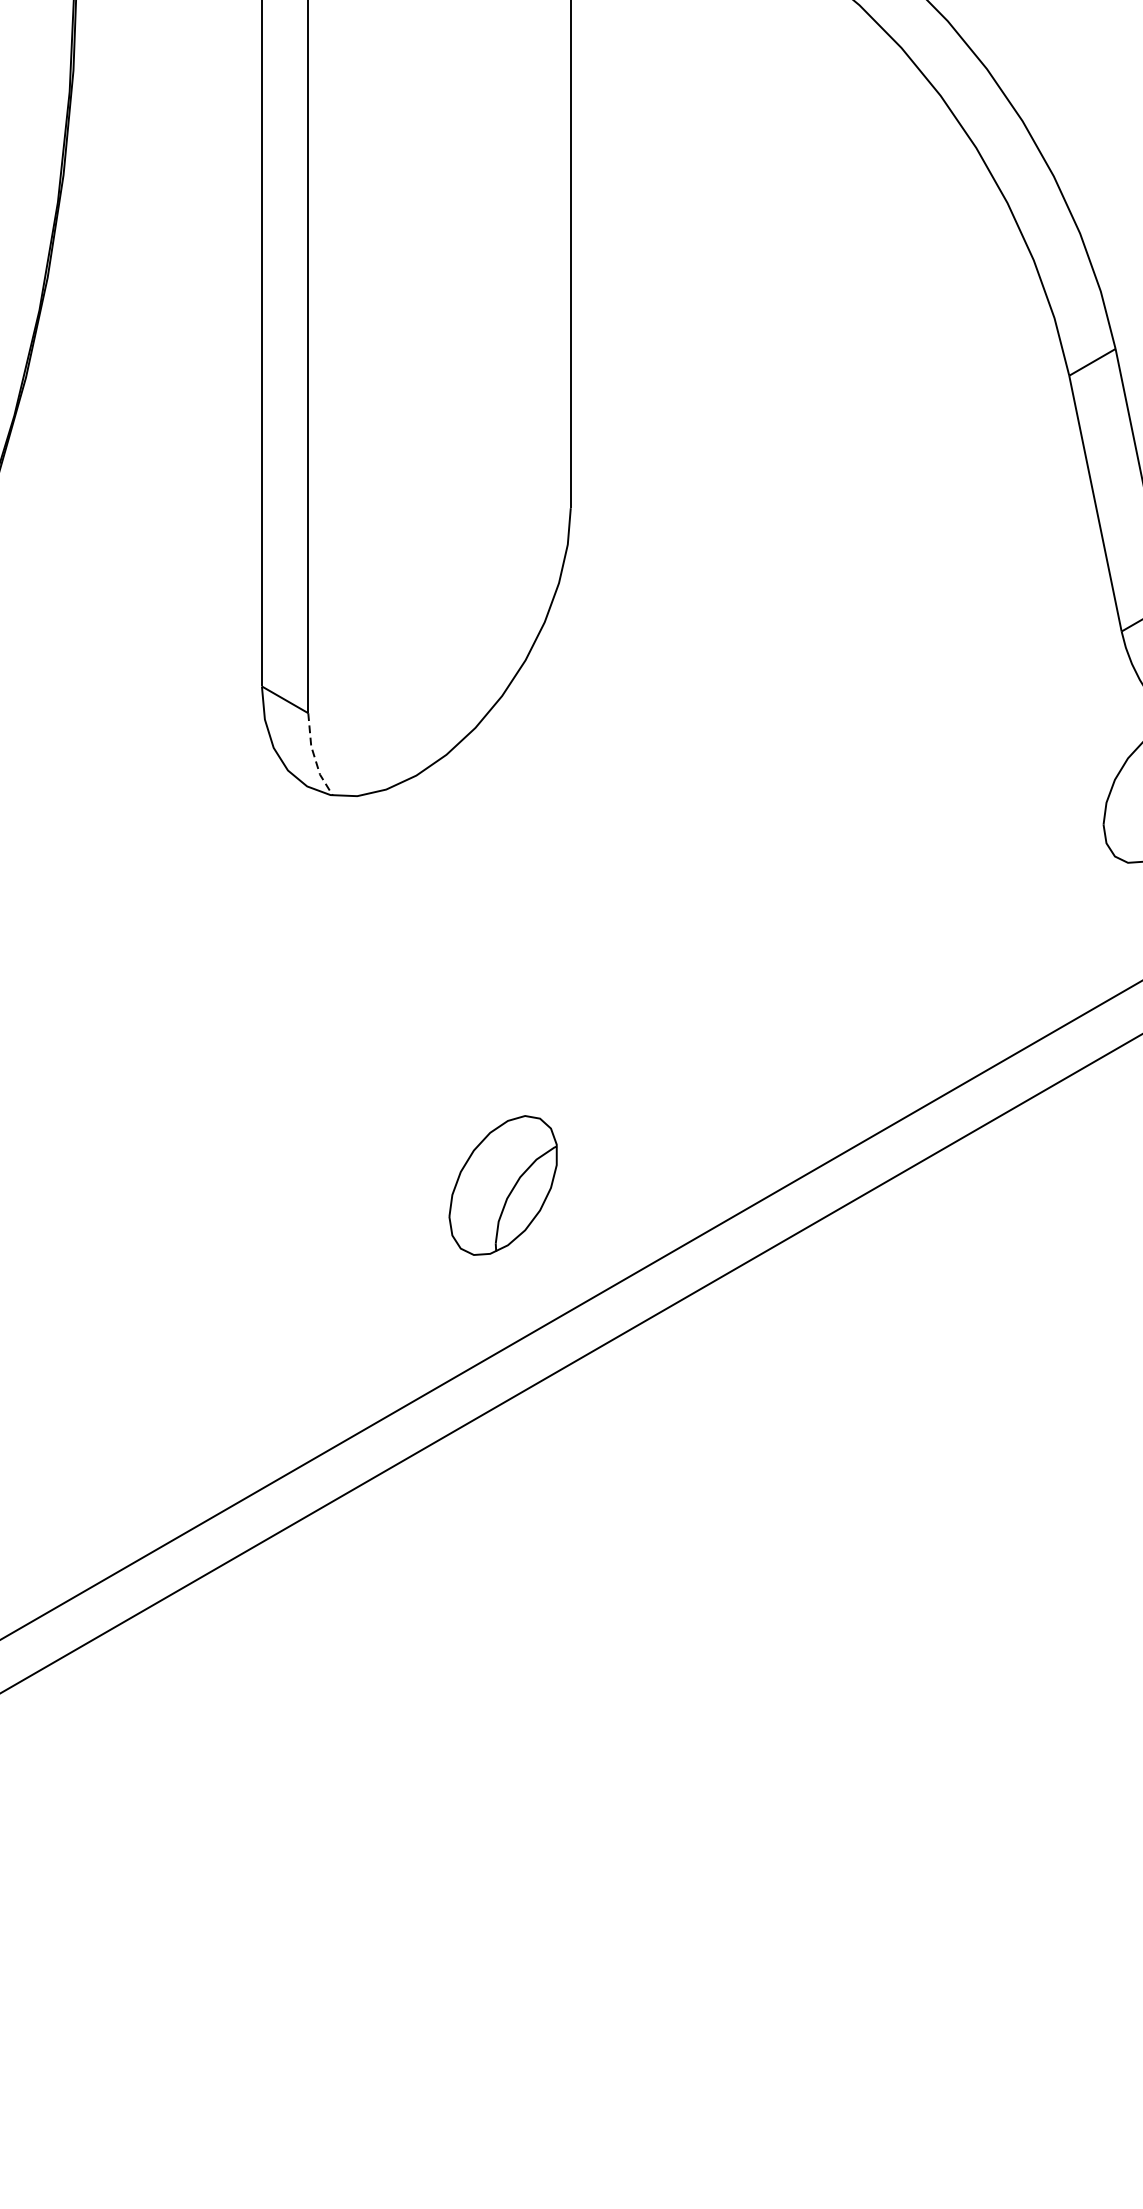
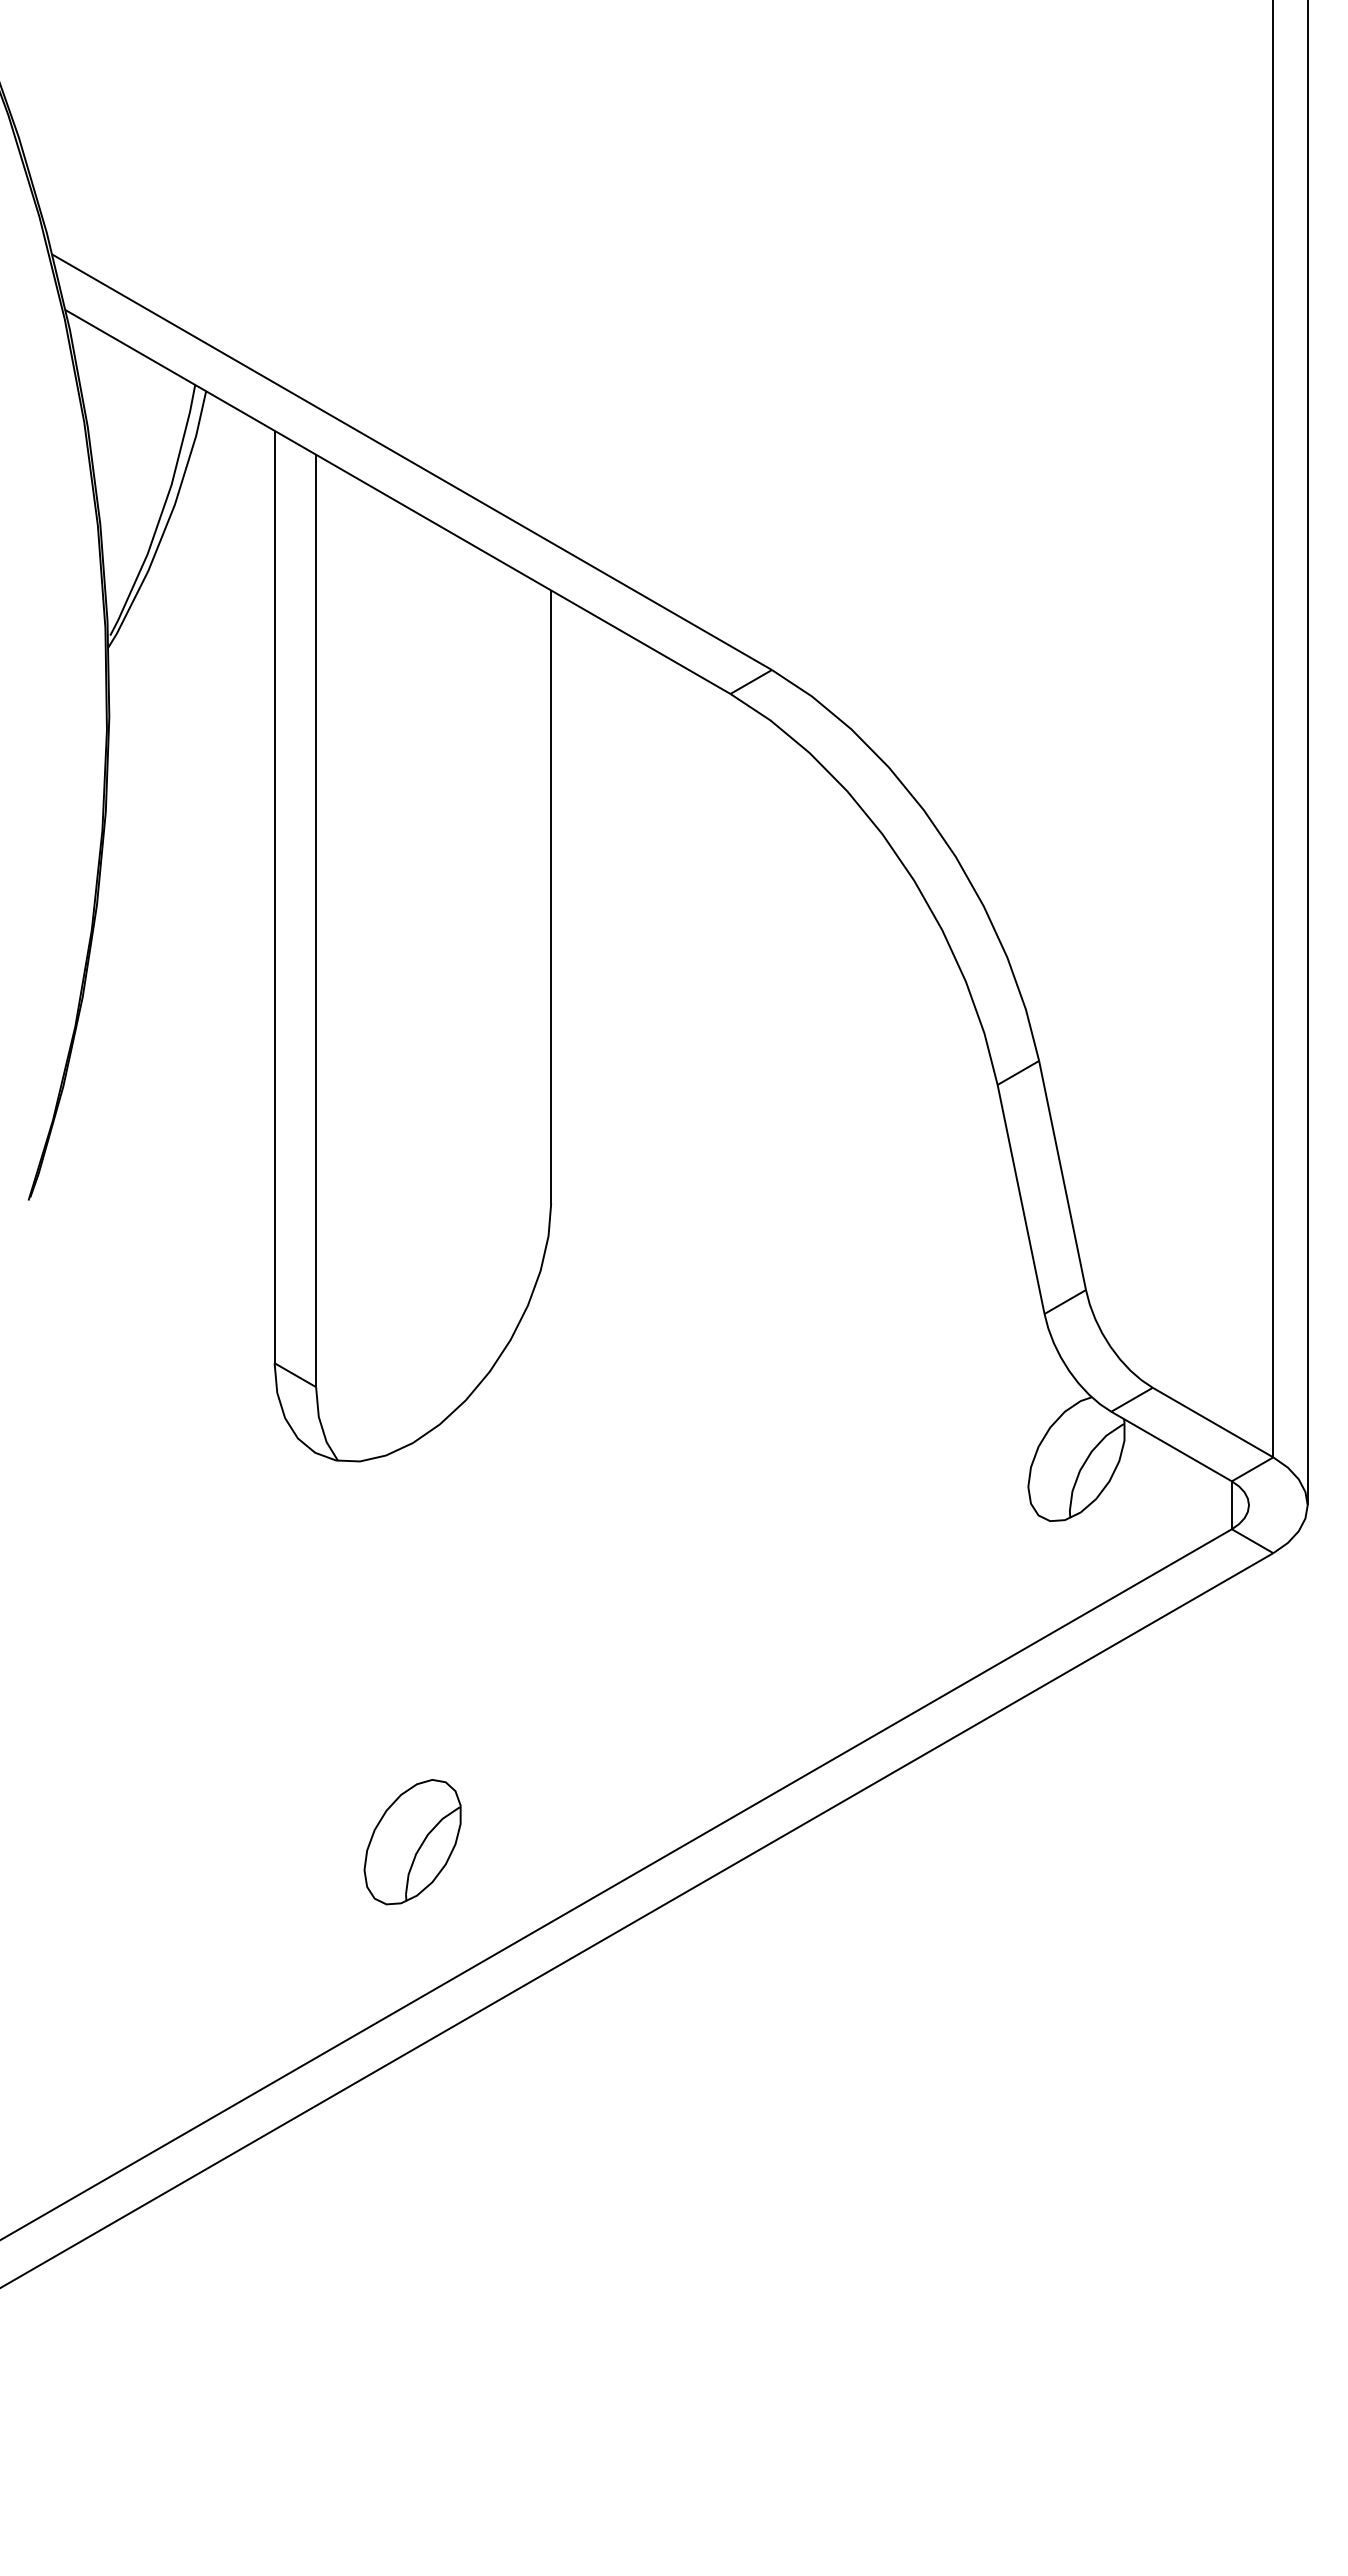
line: (314, 757) -> (321, 1426), dashed -> solid
part: (502, 1185) -> (412, 1842), moved

